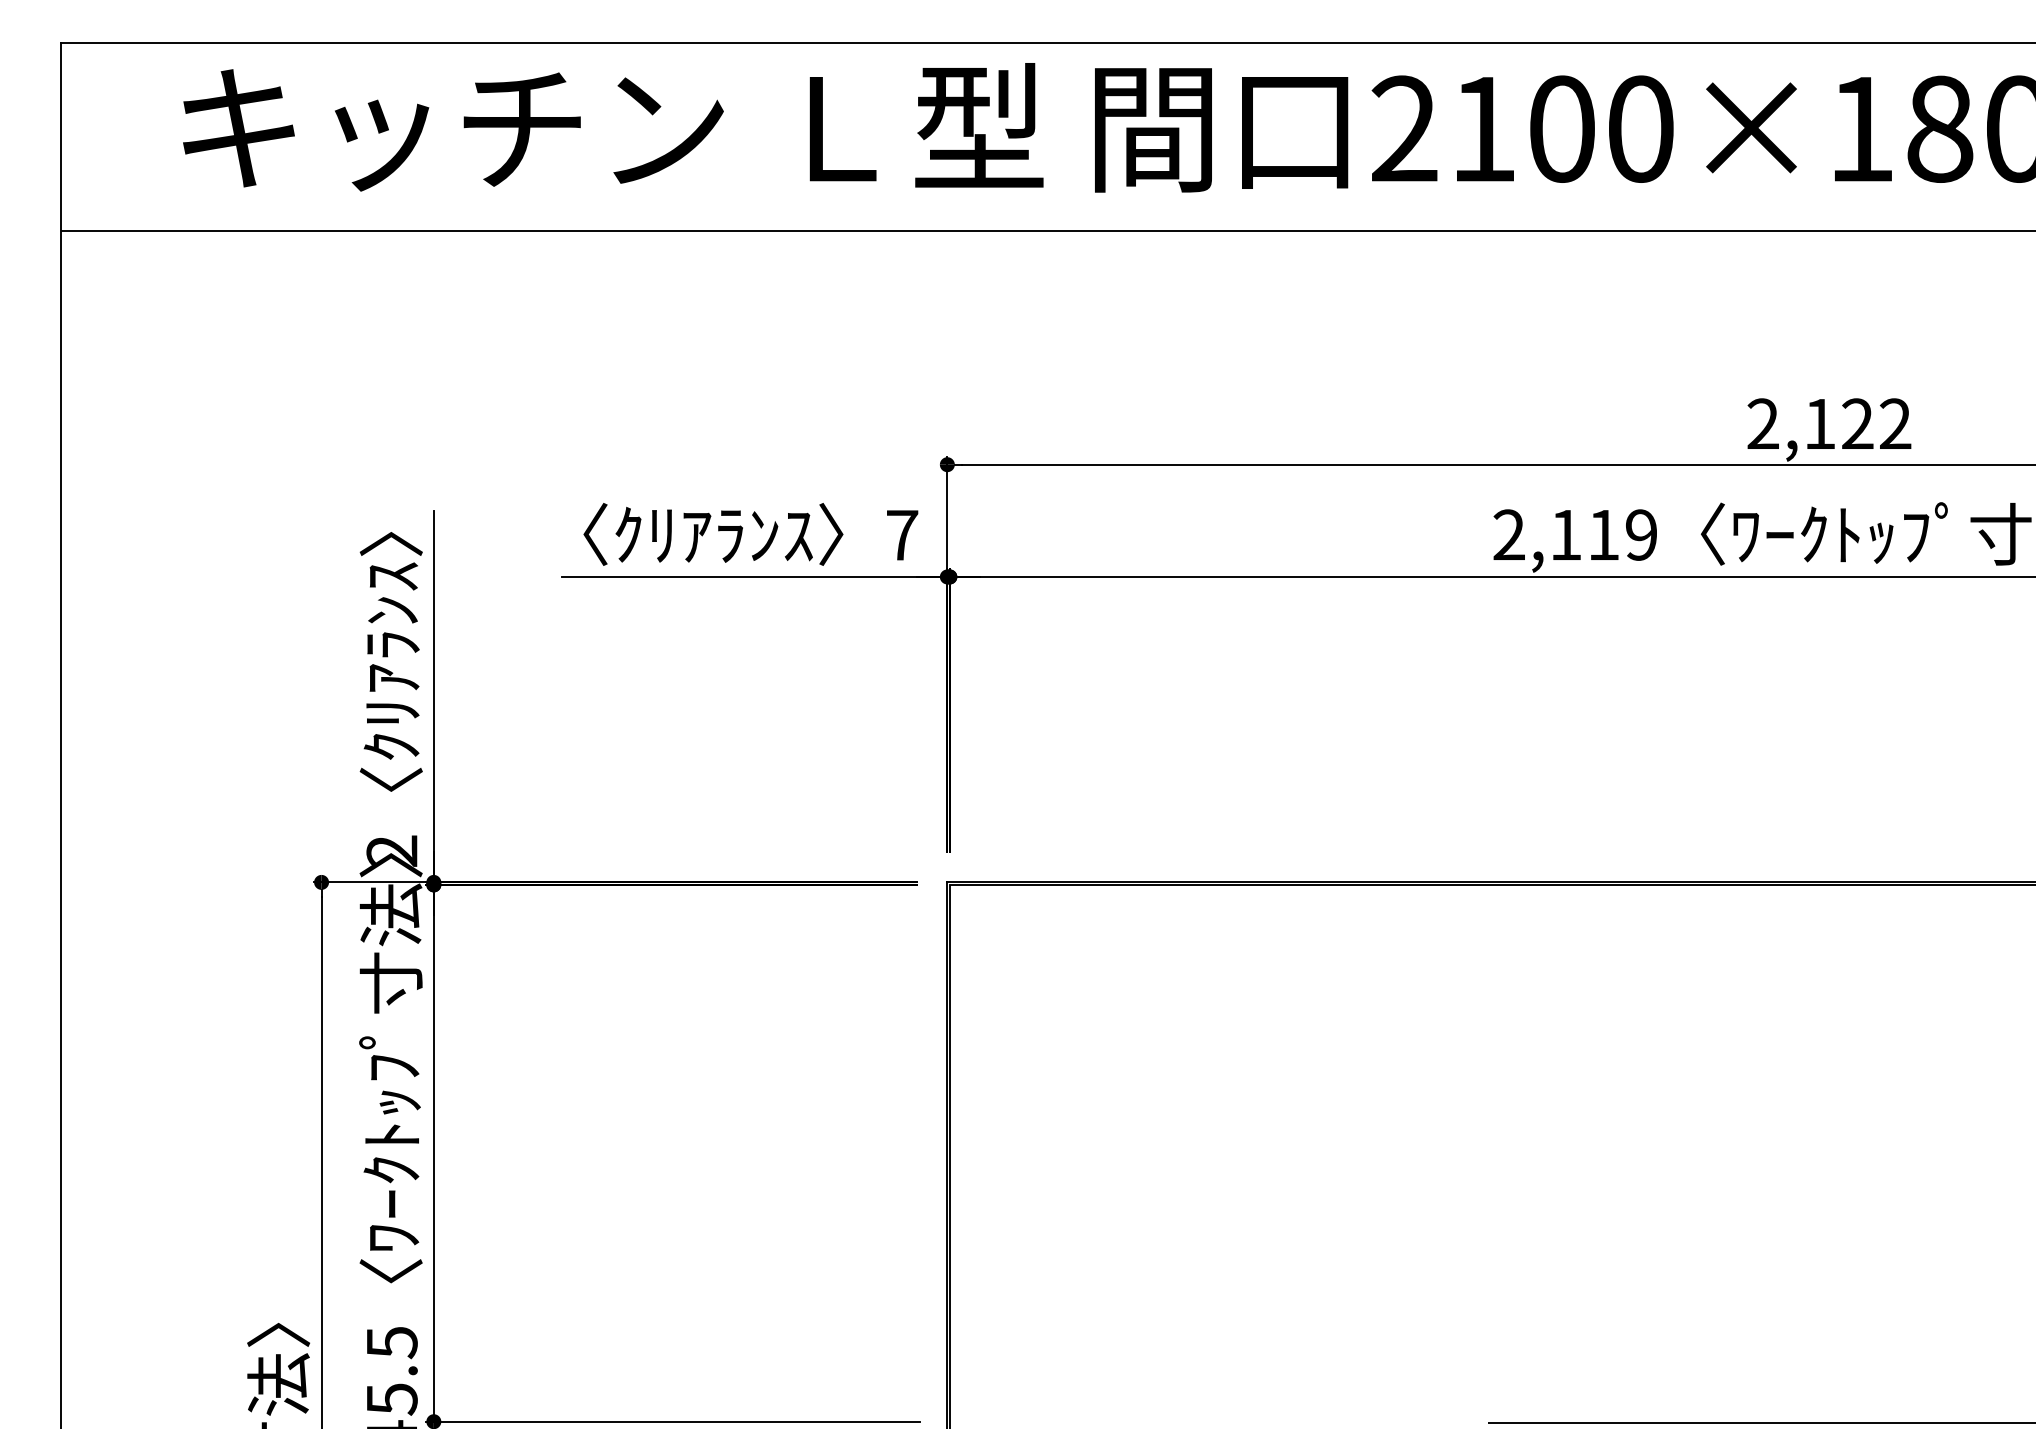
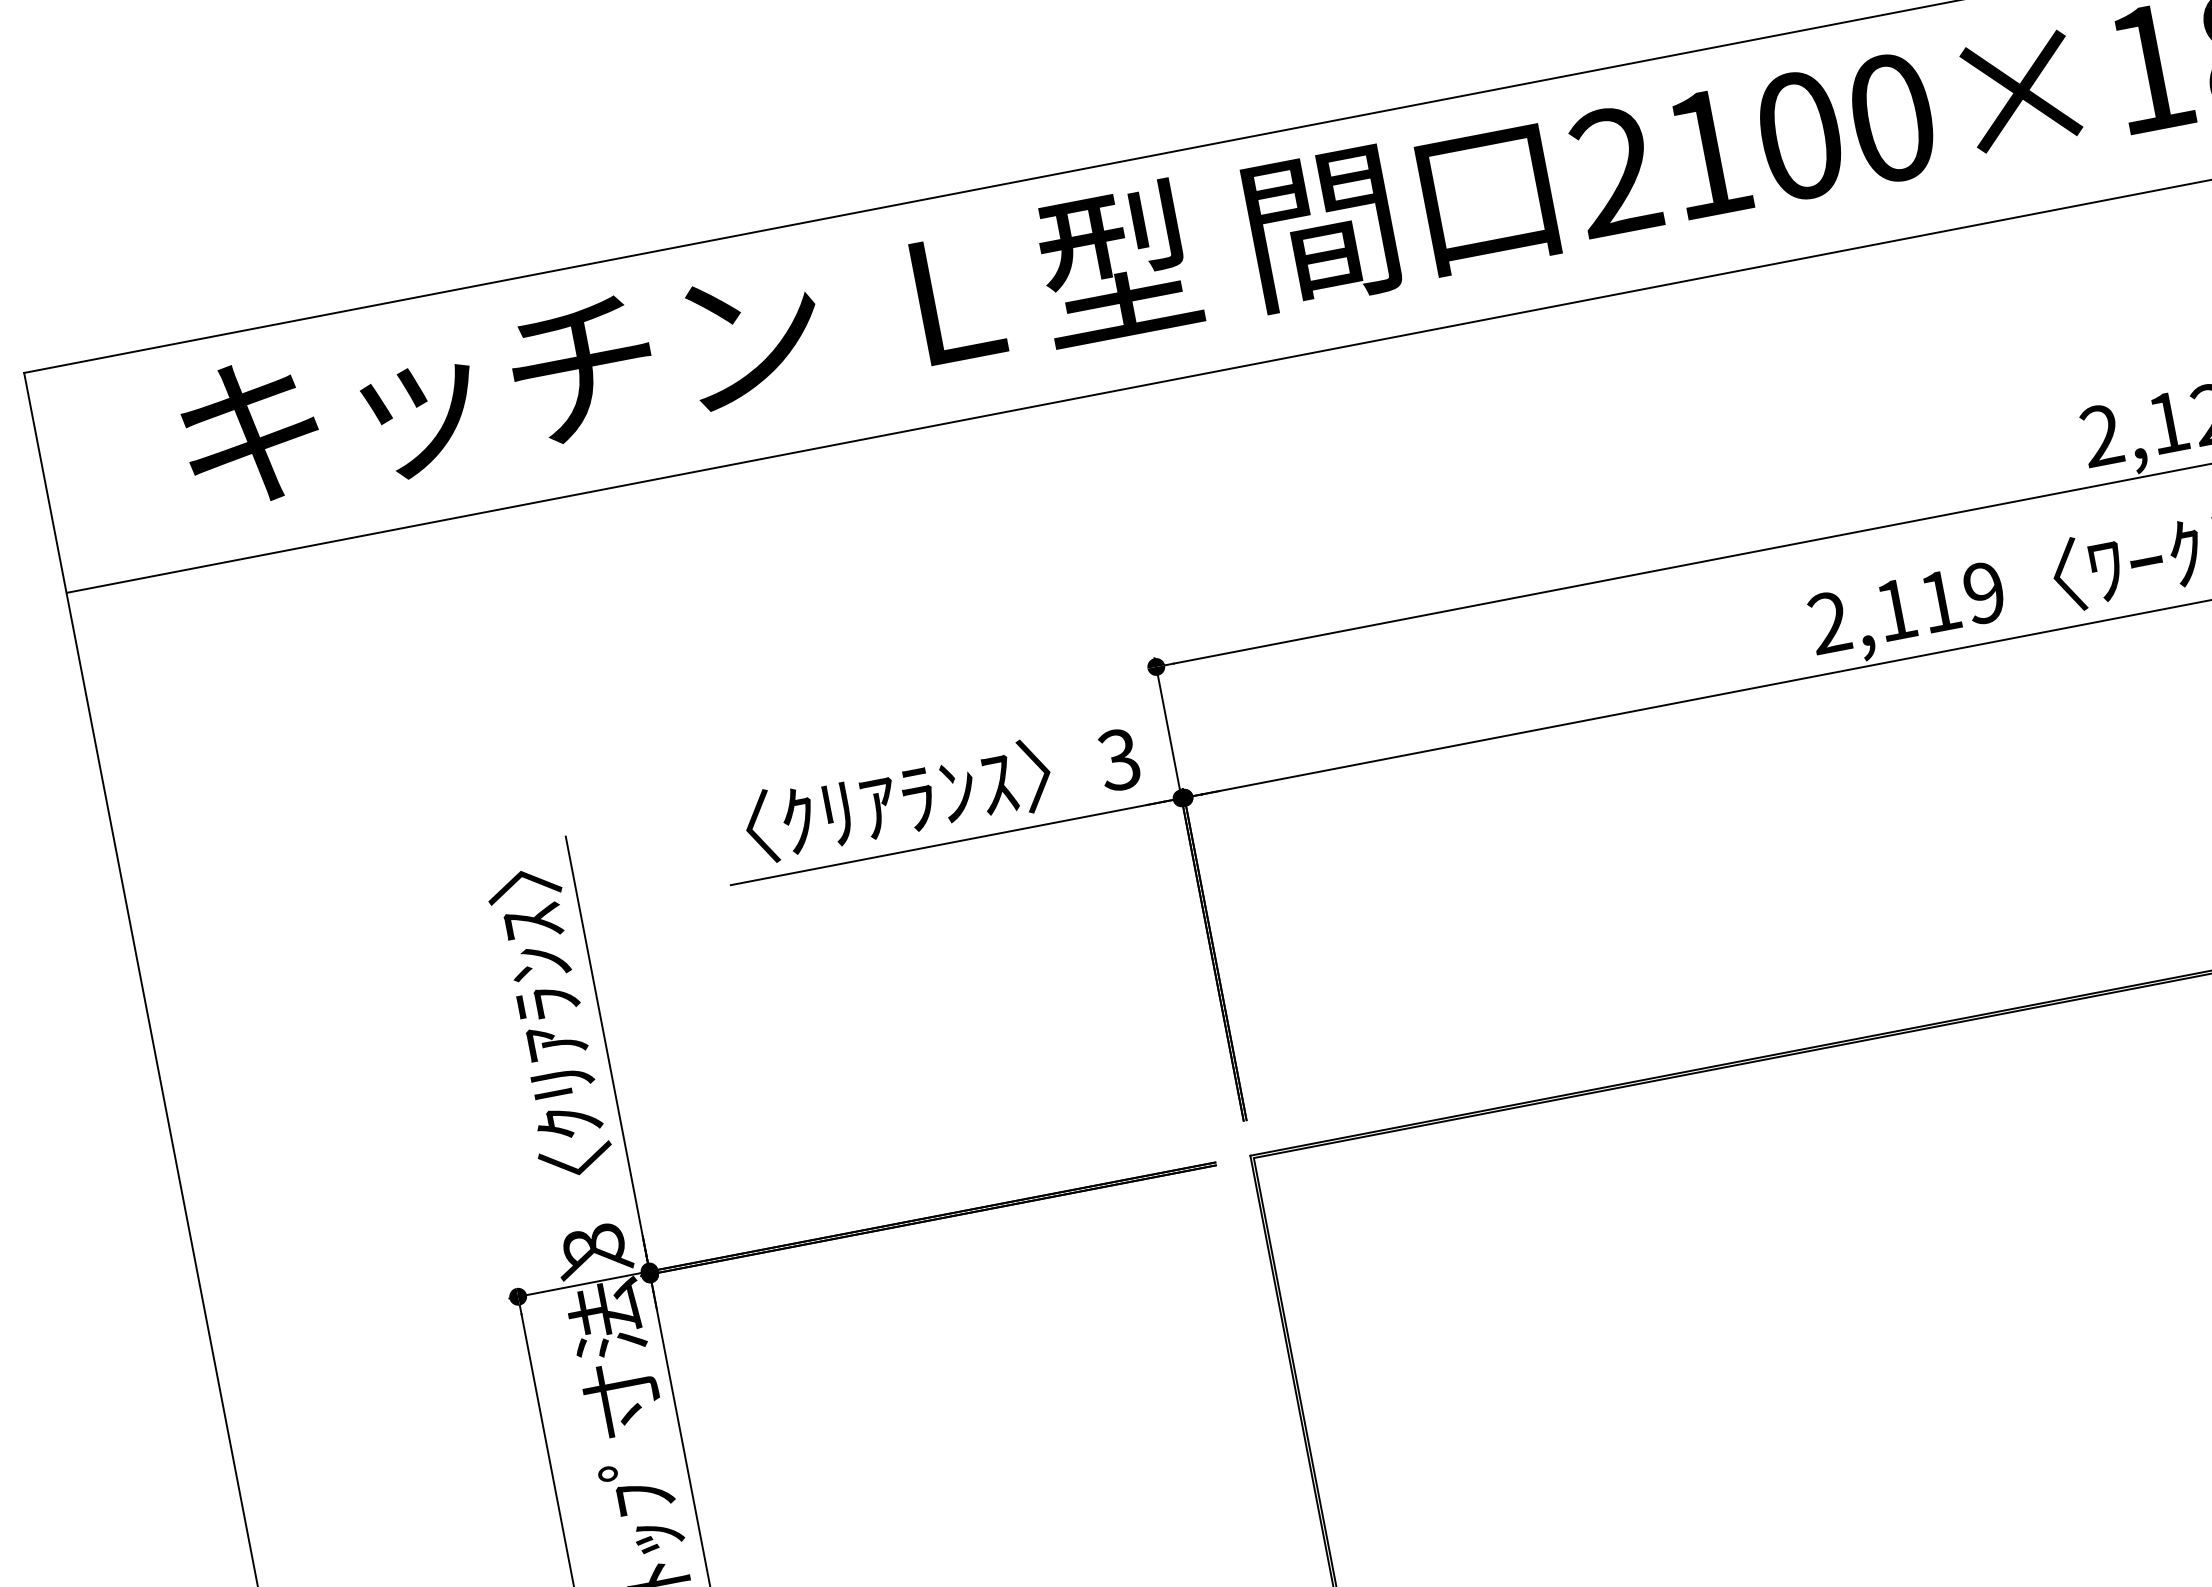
text: (901, 535) -> (1118, 760), 7 -> 3
text: (391, 850) -> (592, 1243), 2 -> 3

